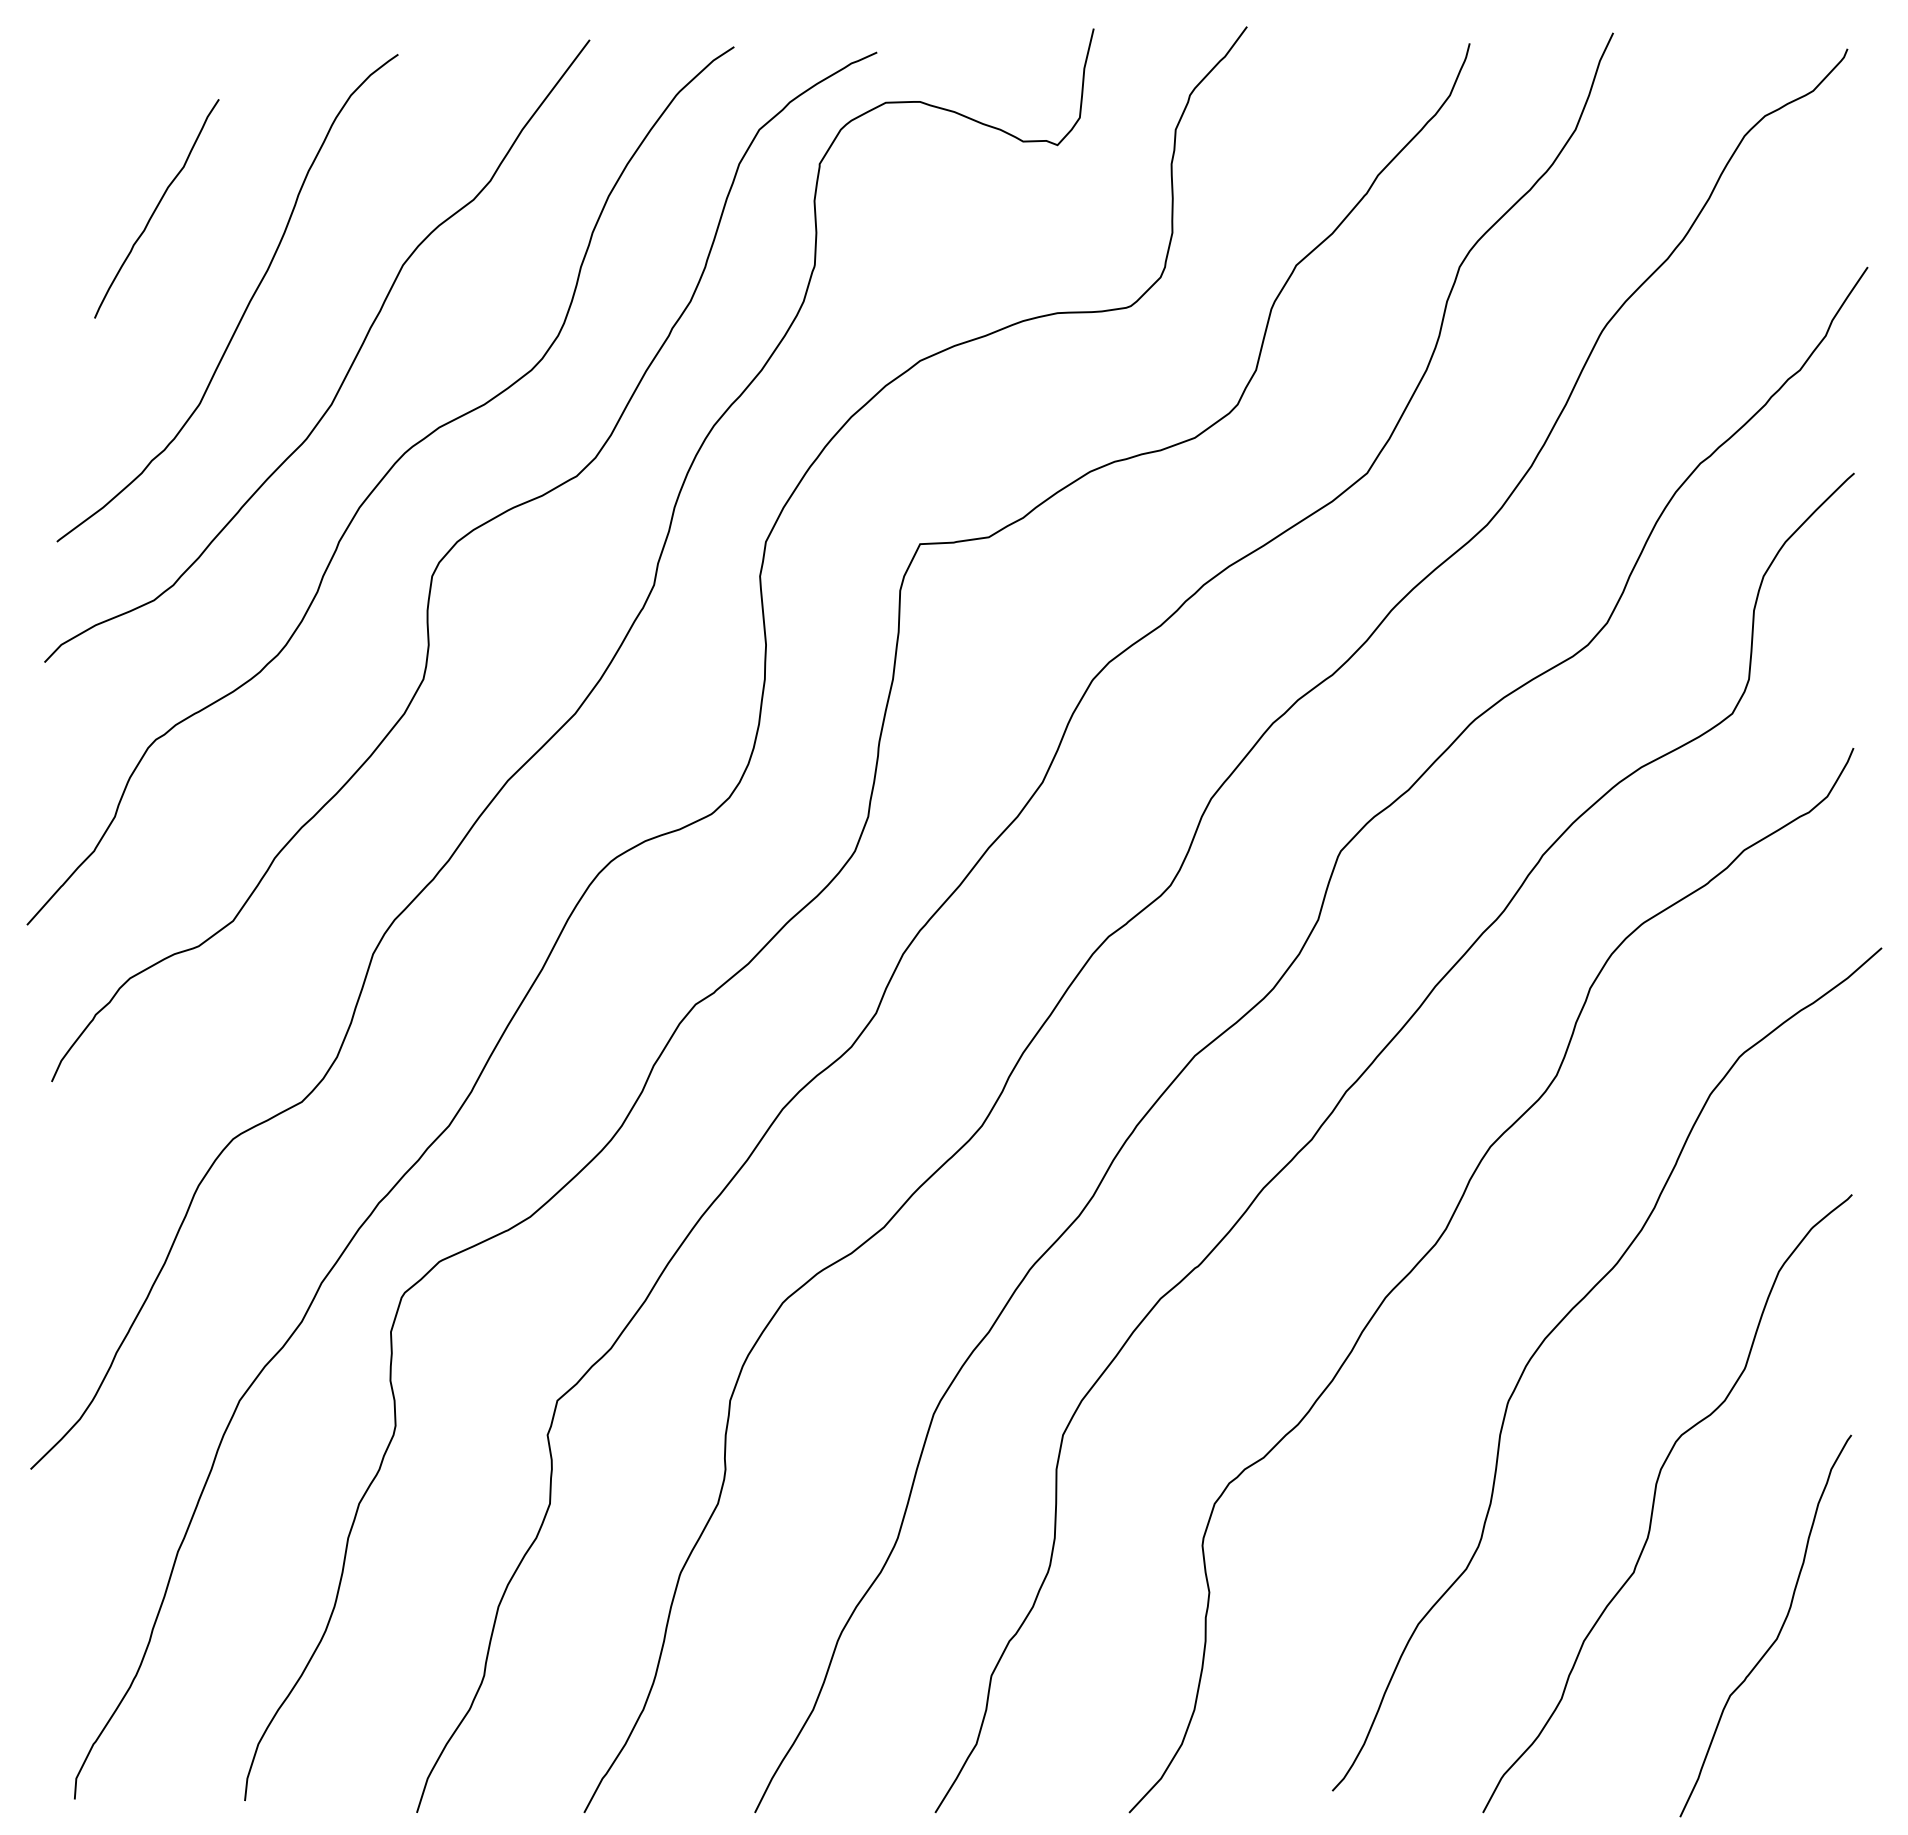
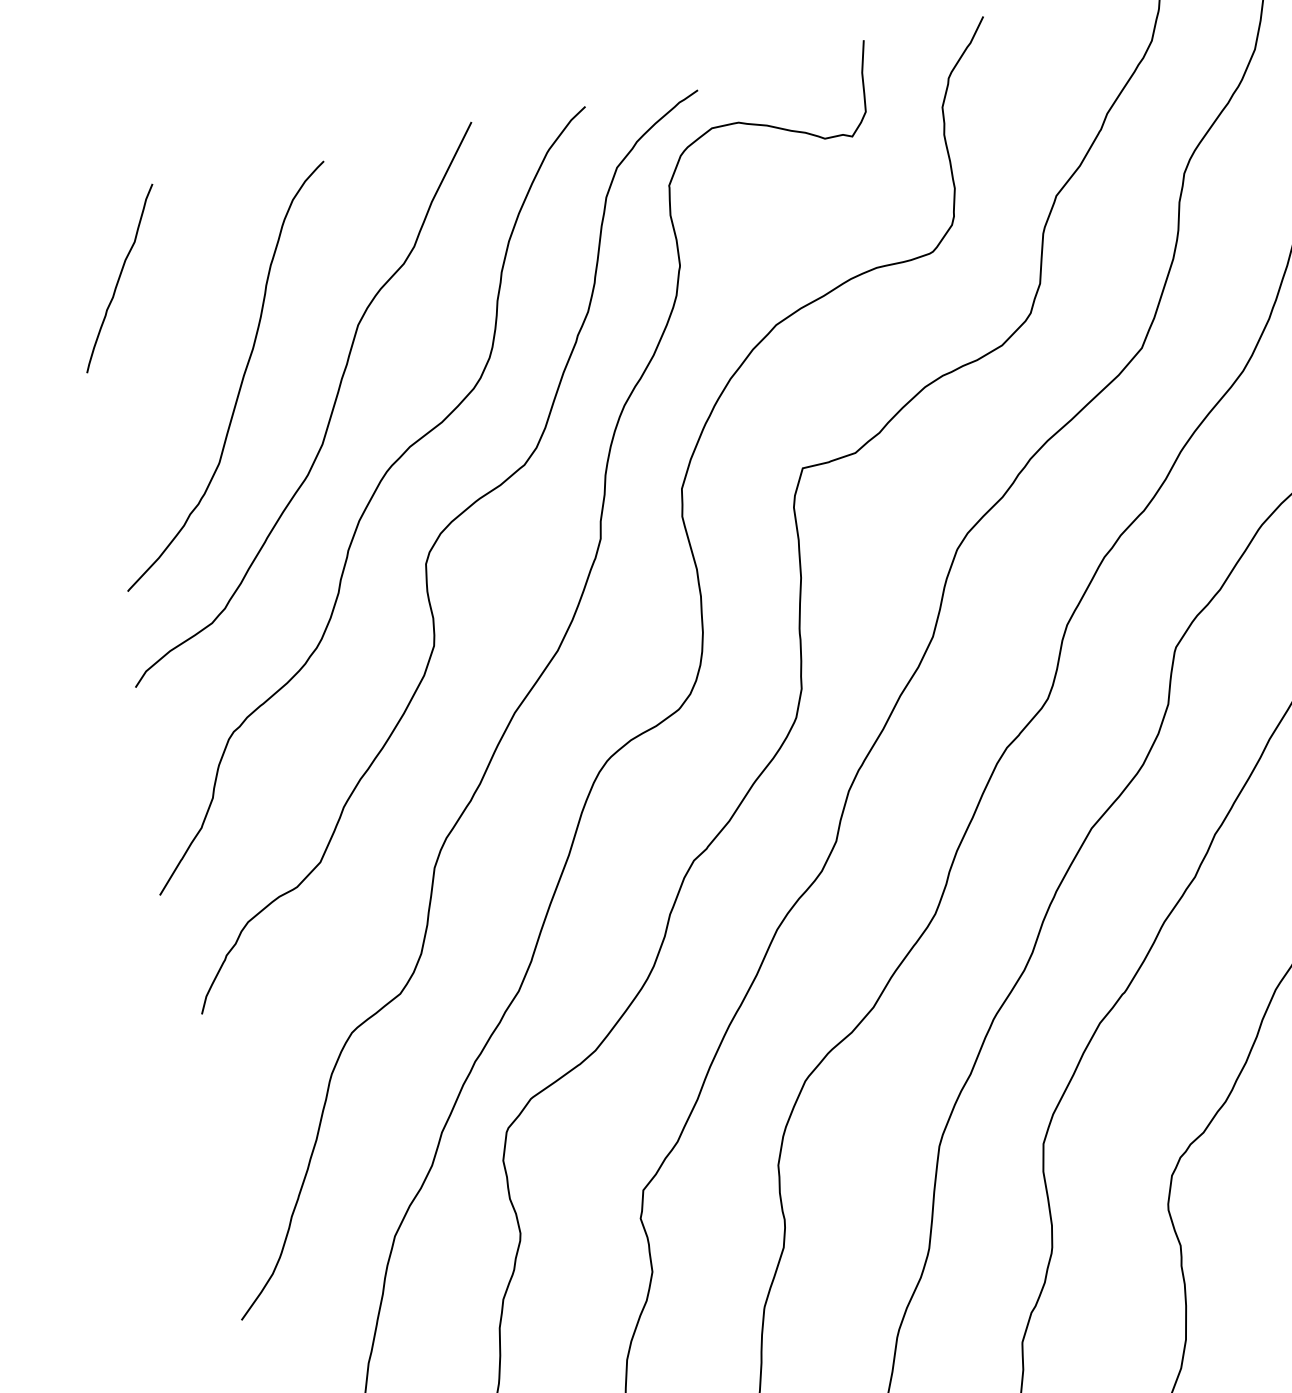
curve: (156, 208) -> (119, 278), moved

